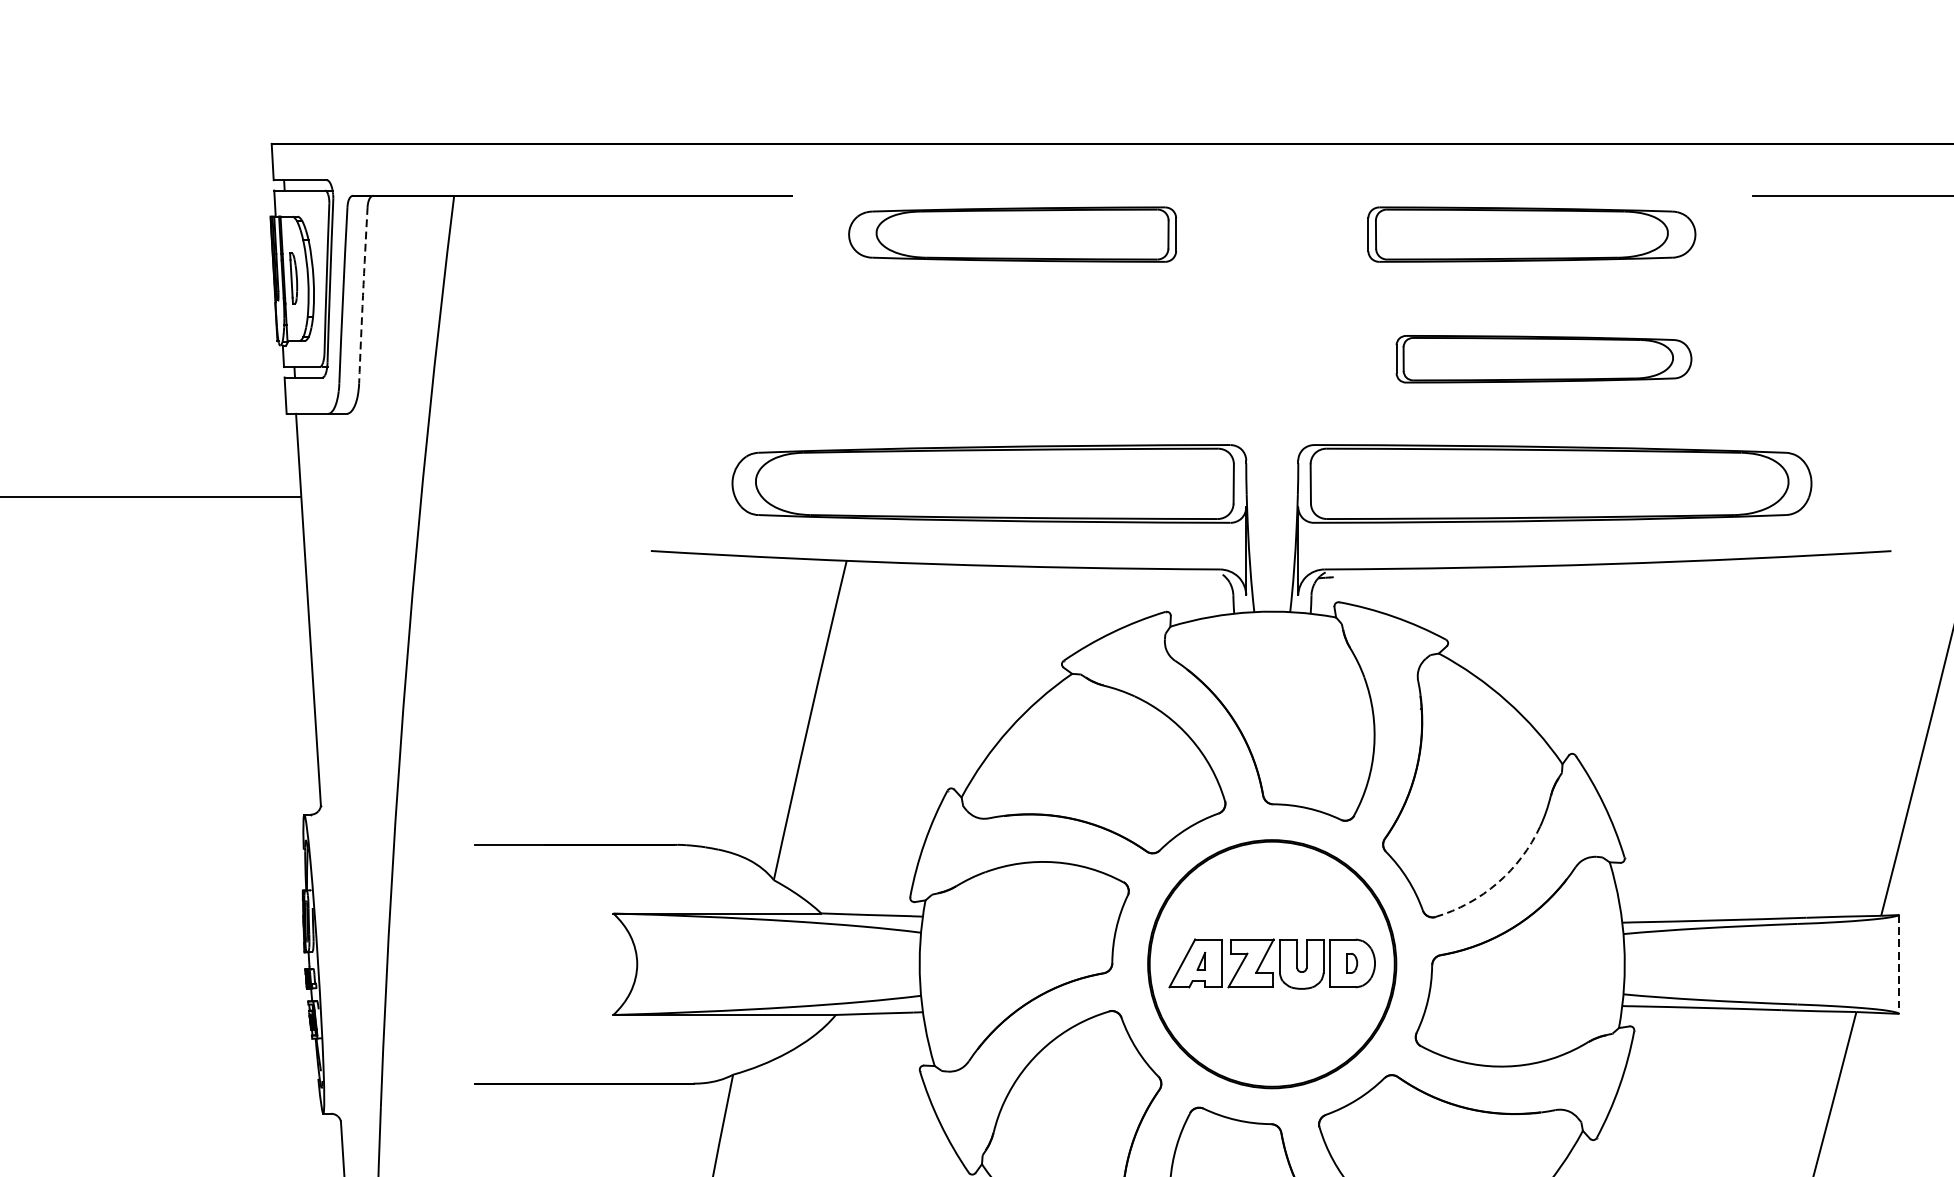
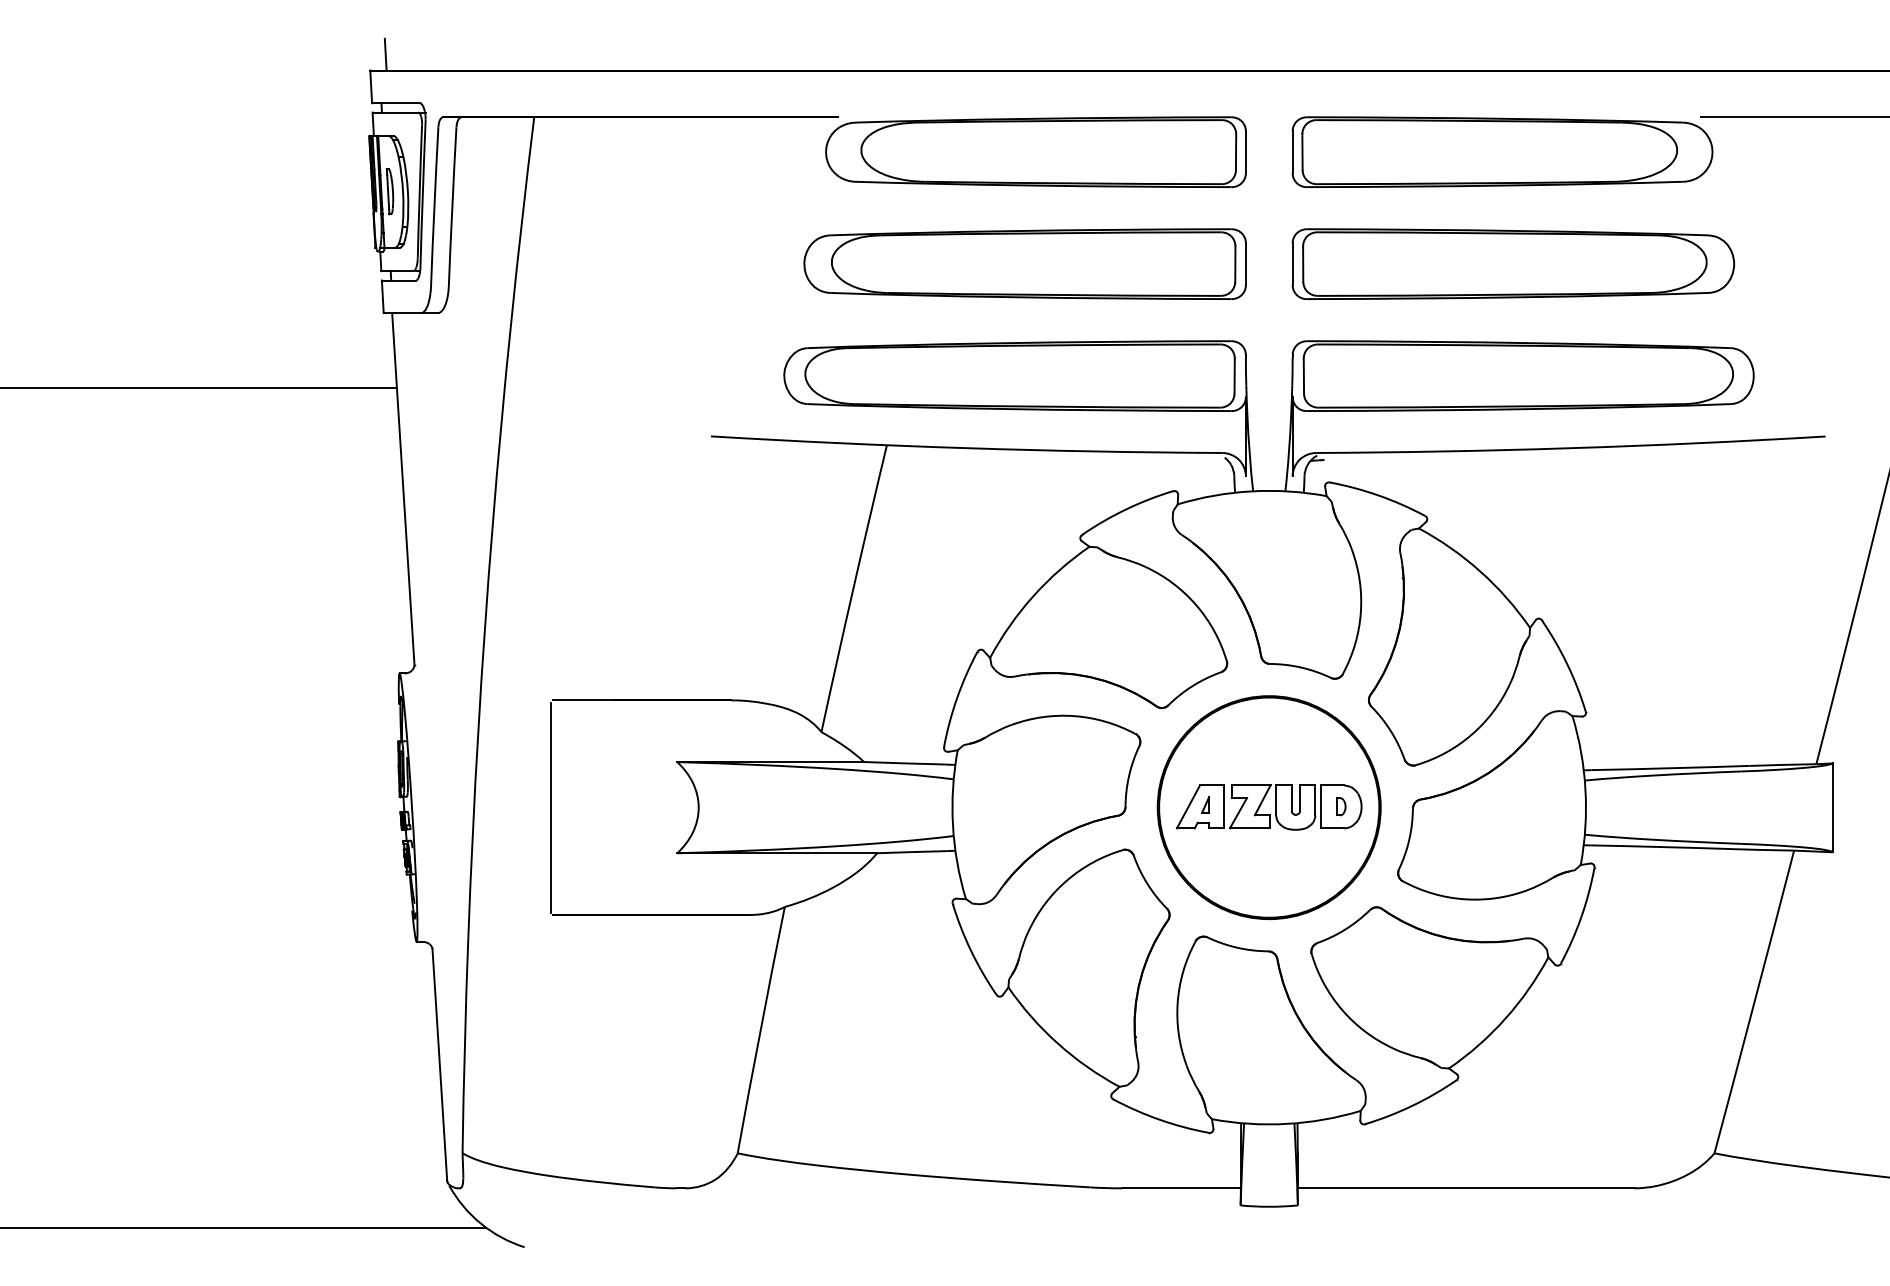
line: (288, 125) -> (385, 54), added
part: (1012, 233) -> (1035, 151), size x1.43
part: (1531, 233) -> (1502, 151), size x1.43
arc: (363, 295) -> (452, 206), dashed -> solid
part: (999, 358) -> (1024, 263), added
part: (1544, 358) -> (1513, 263), size x1.67
arc: (1497, 882) -> (1471, 734), dashed -> solid
line: (472, 964) -> (550, 807), added
line: (1899, 965) -> (1832, 808), dashed -> solid

